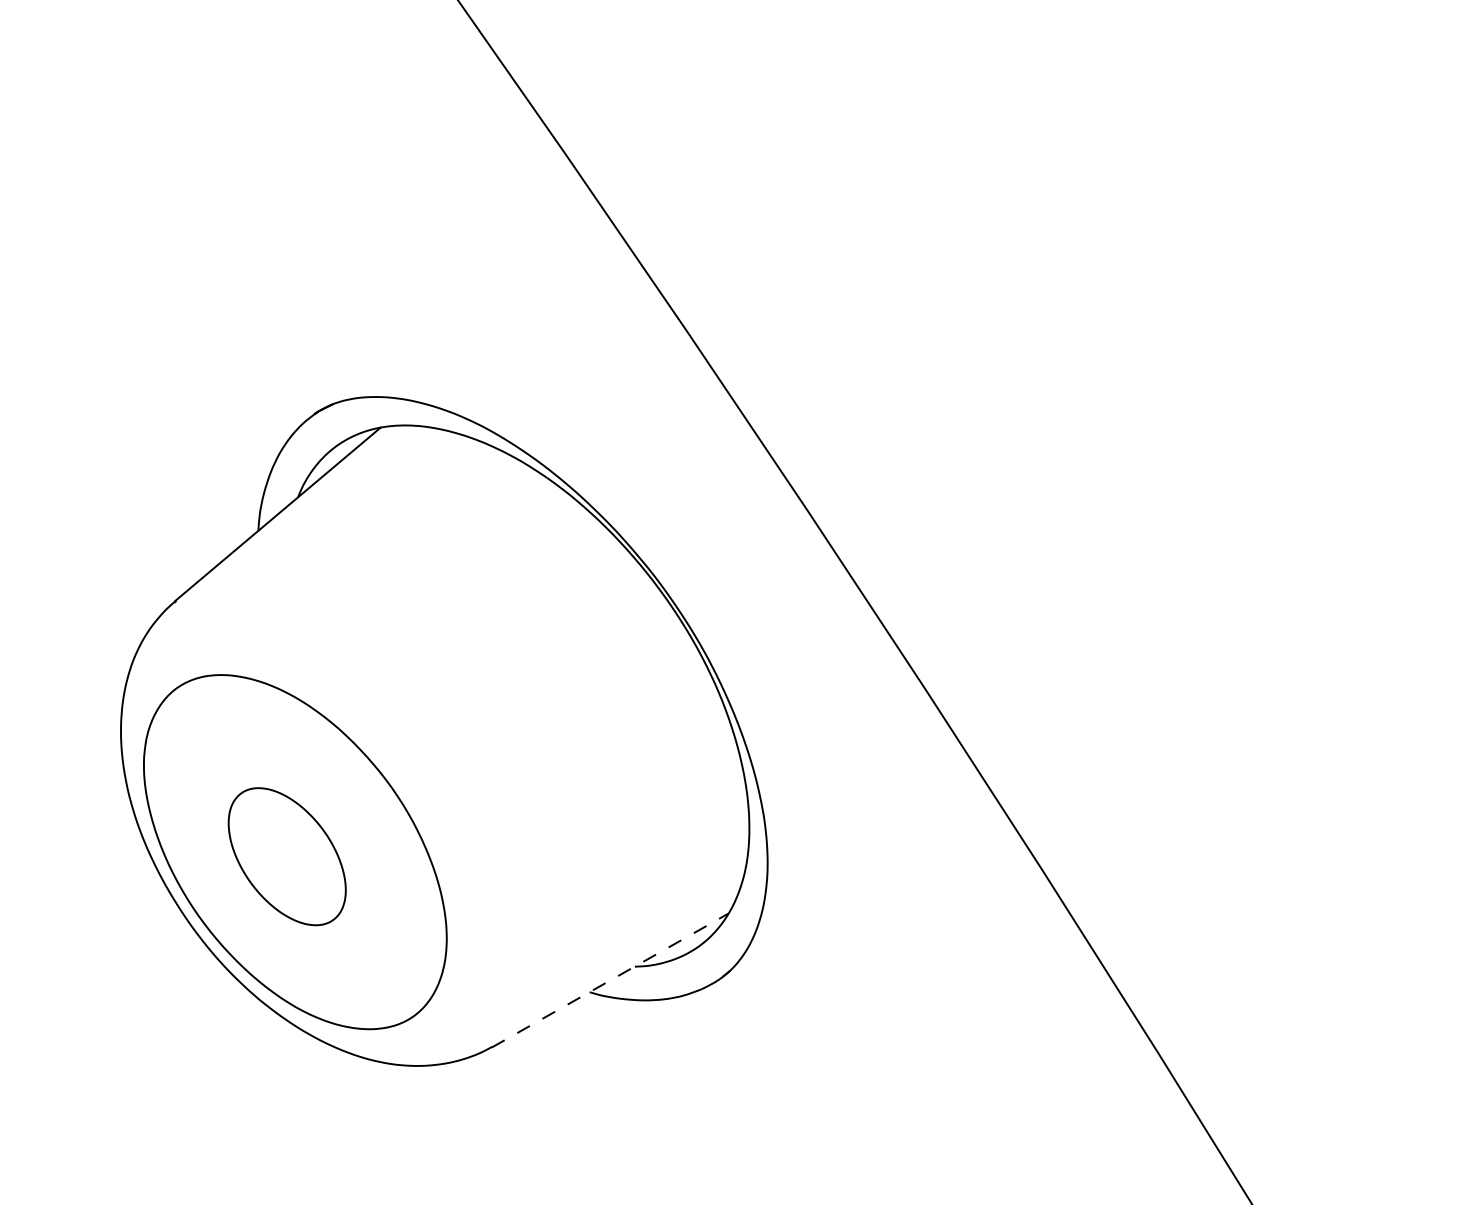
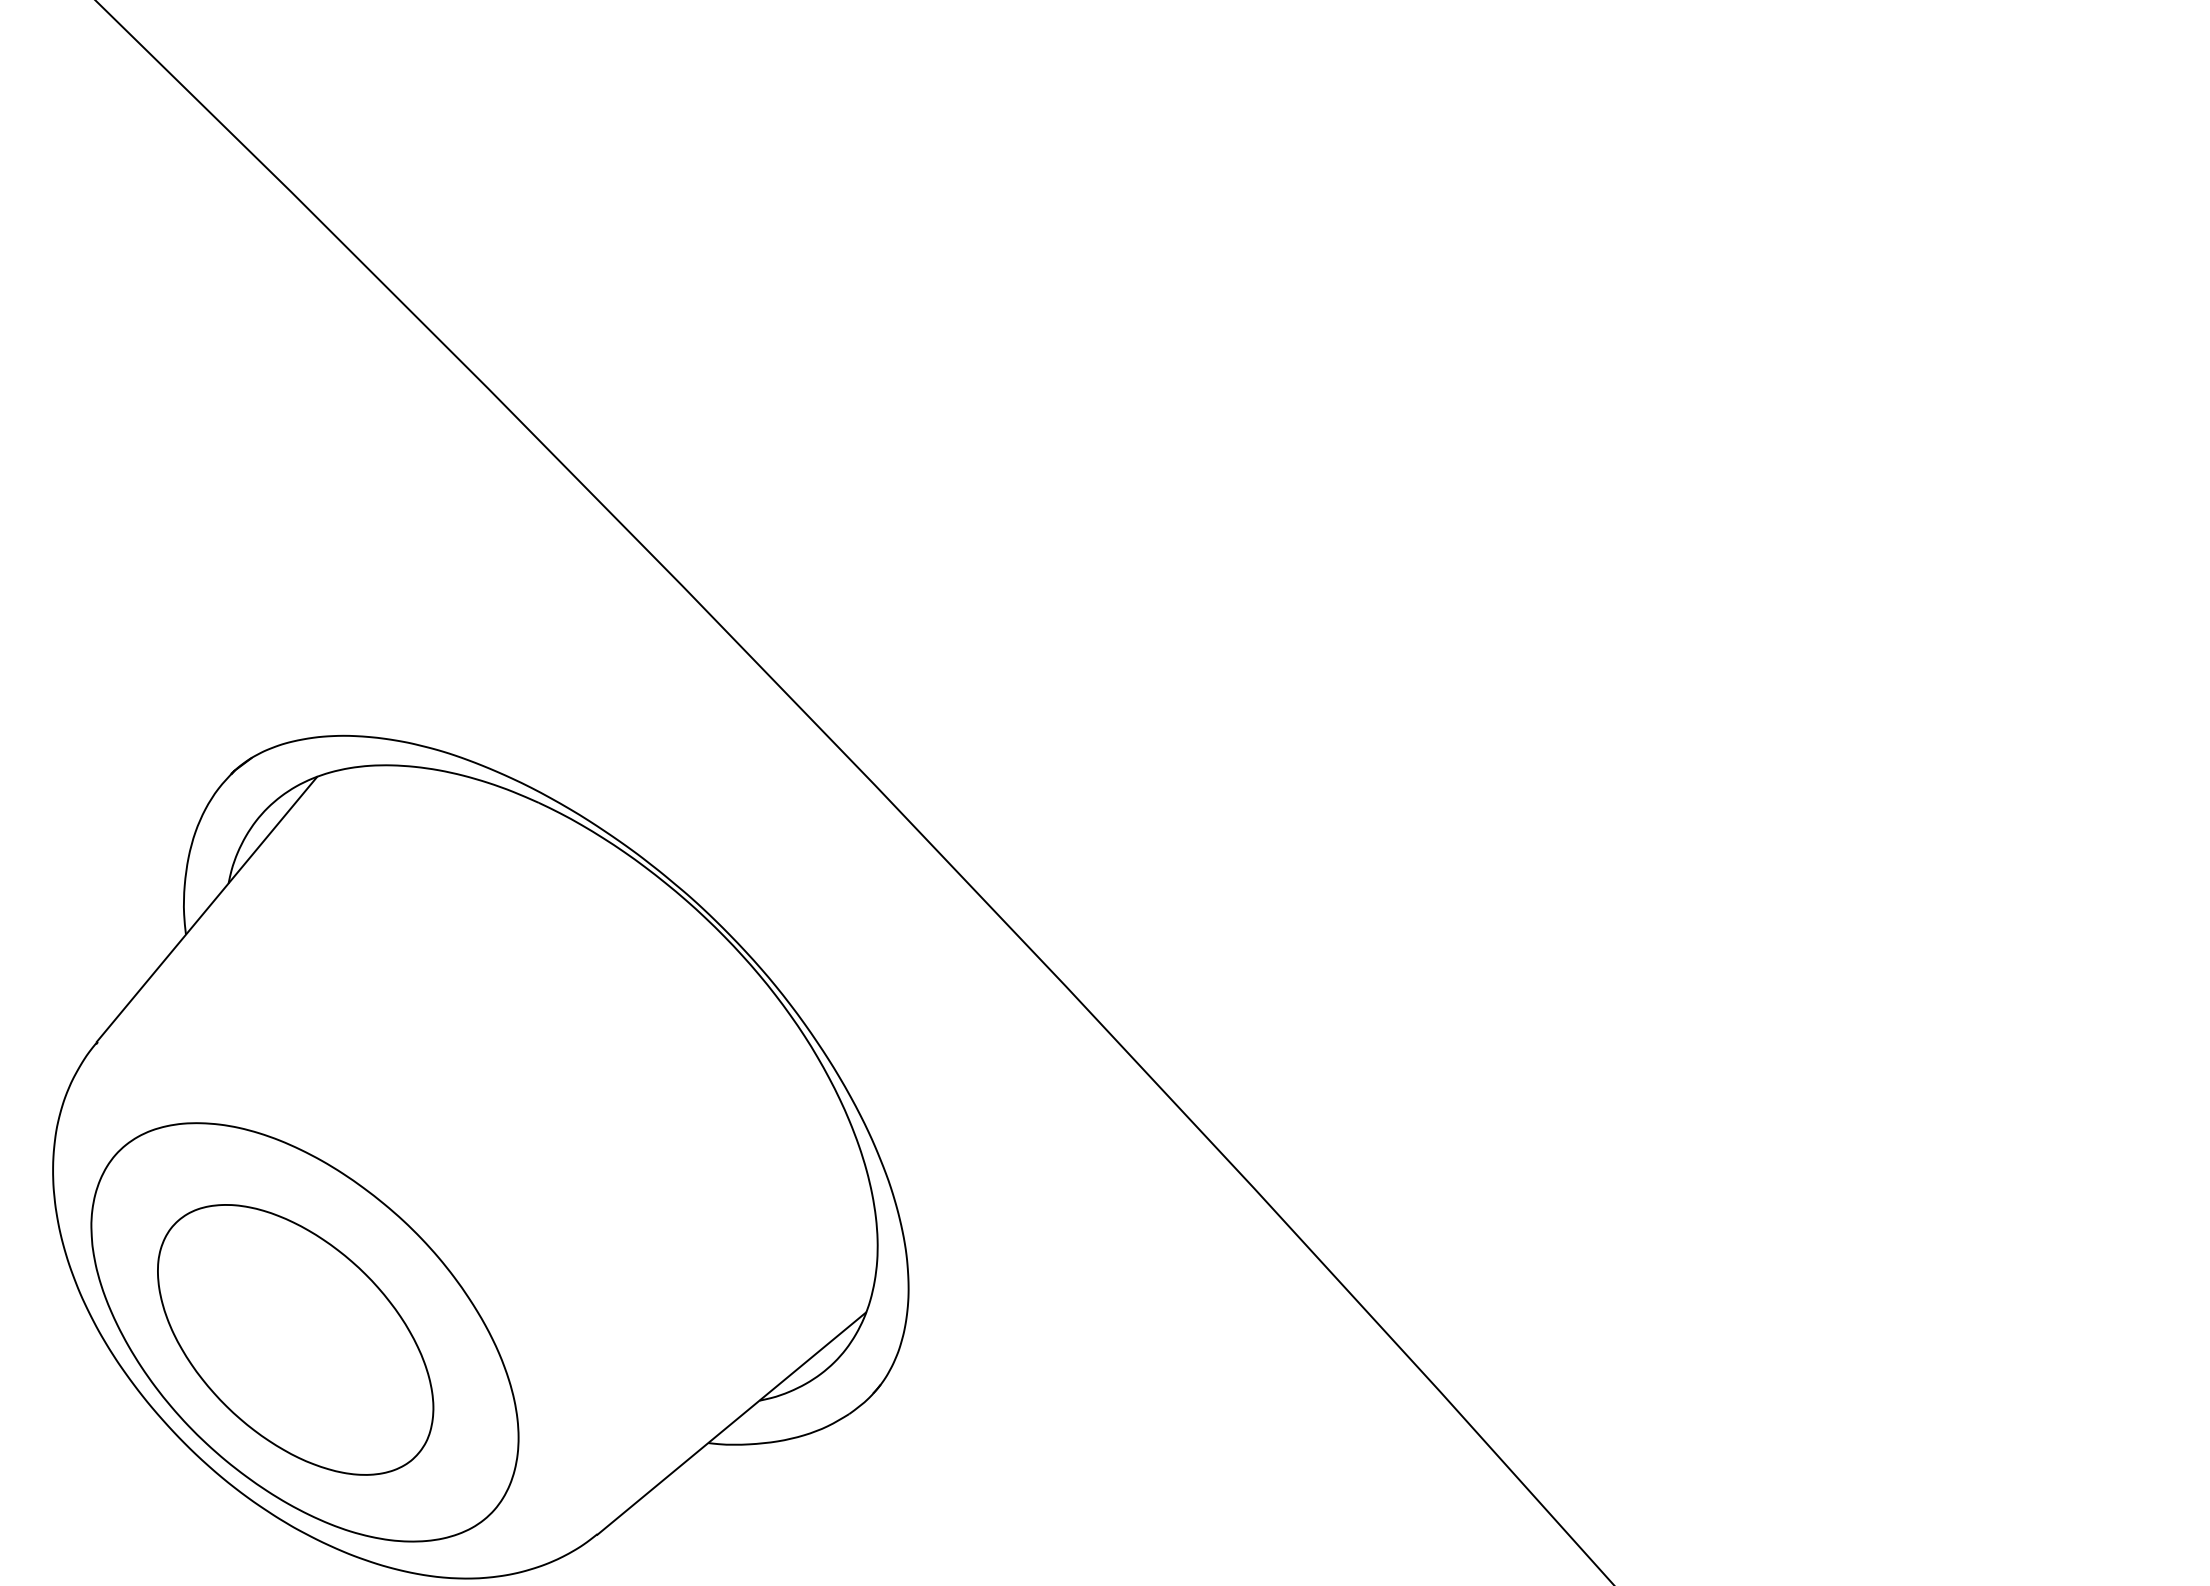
part: (287, 856) -> (295, 1339), size x1.67
line: (610, 980) -> (732, 1423), dashed -> solid

